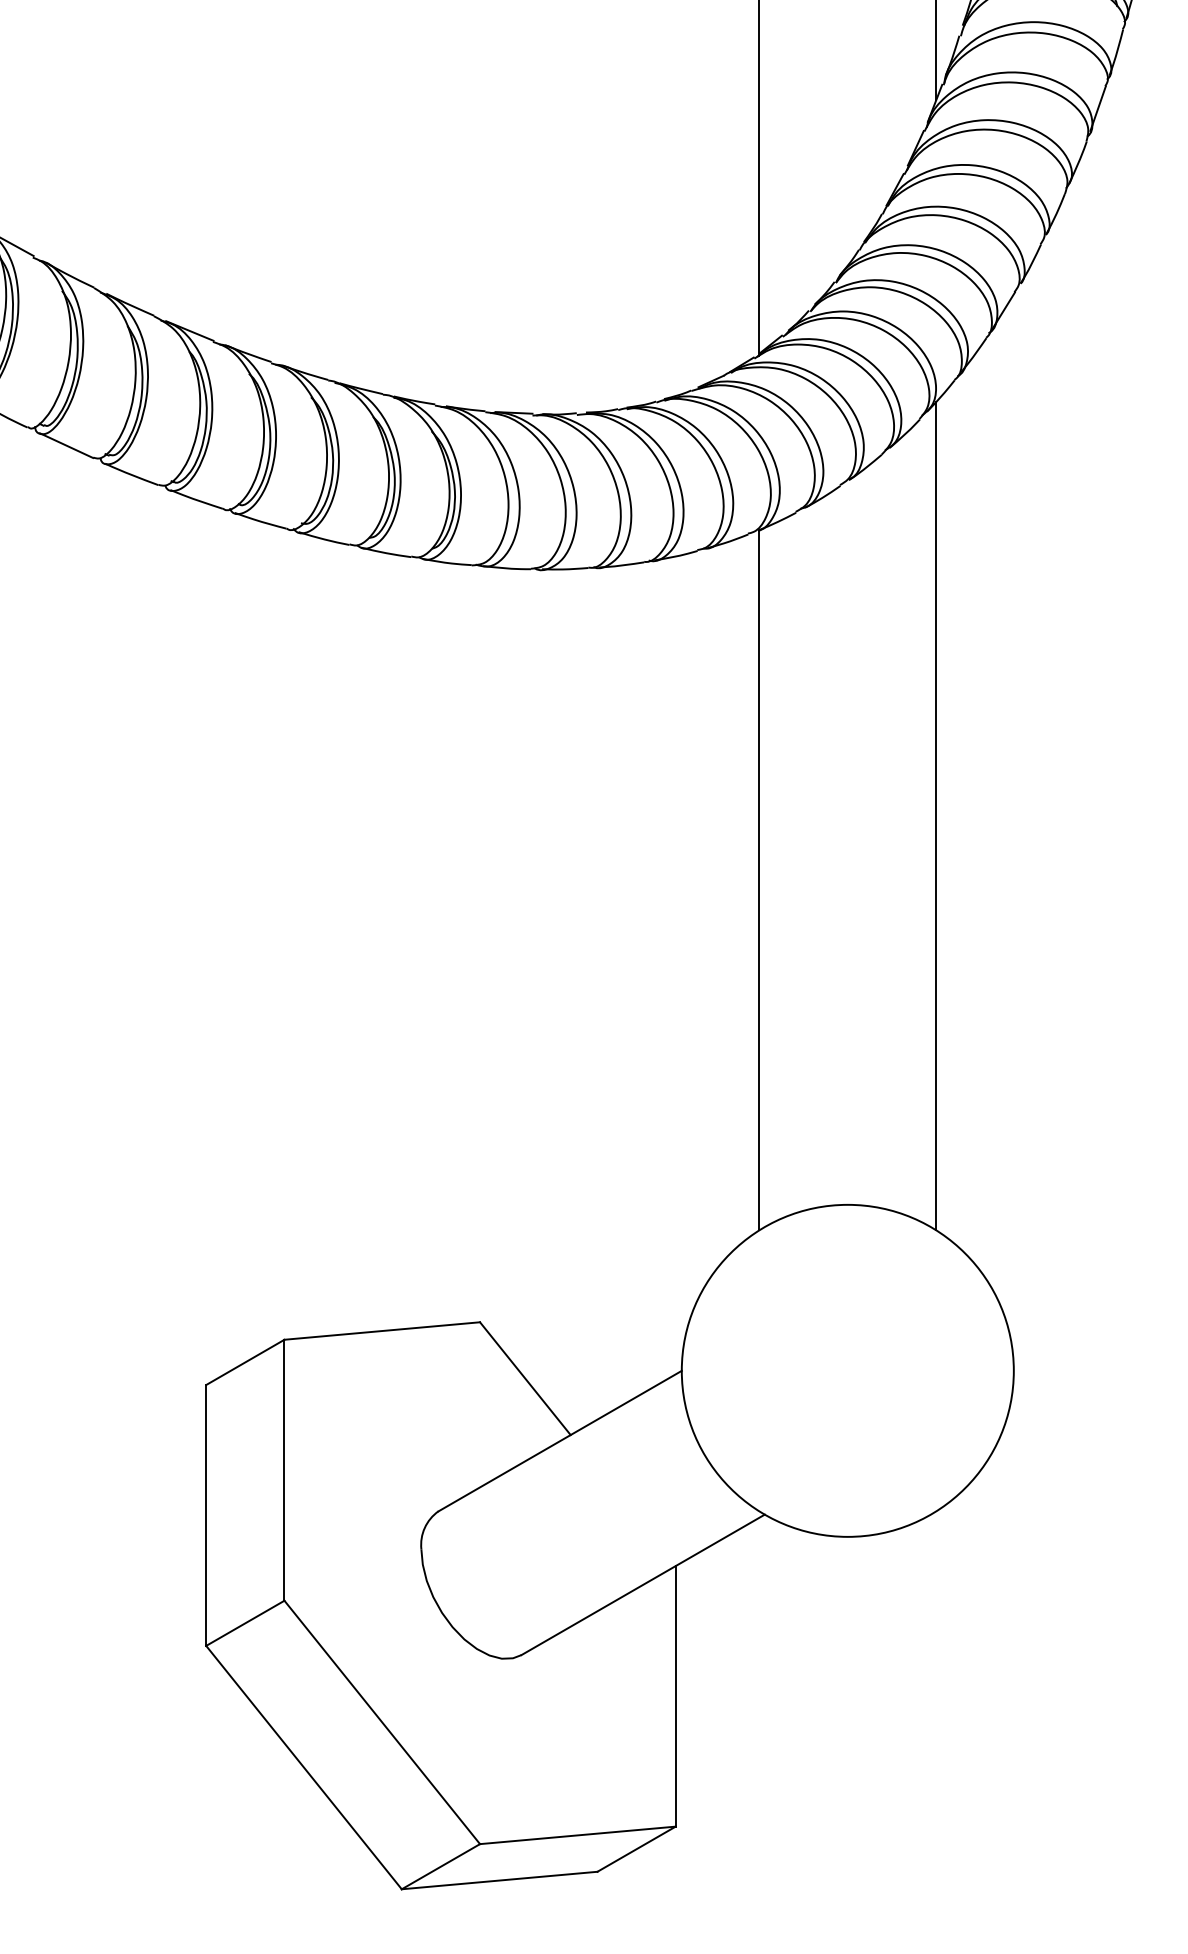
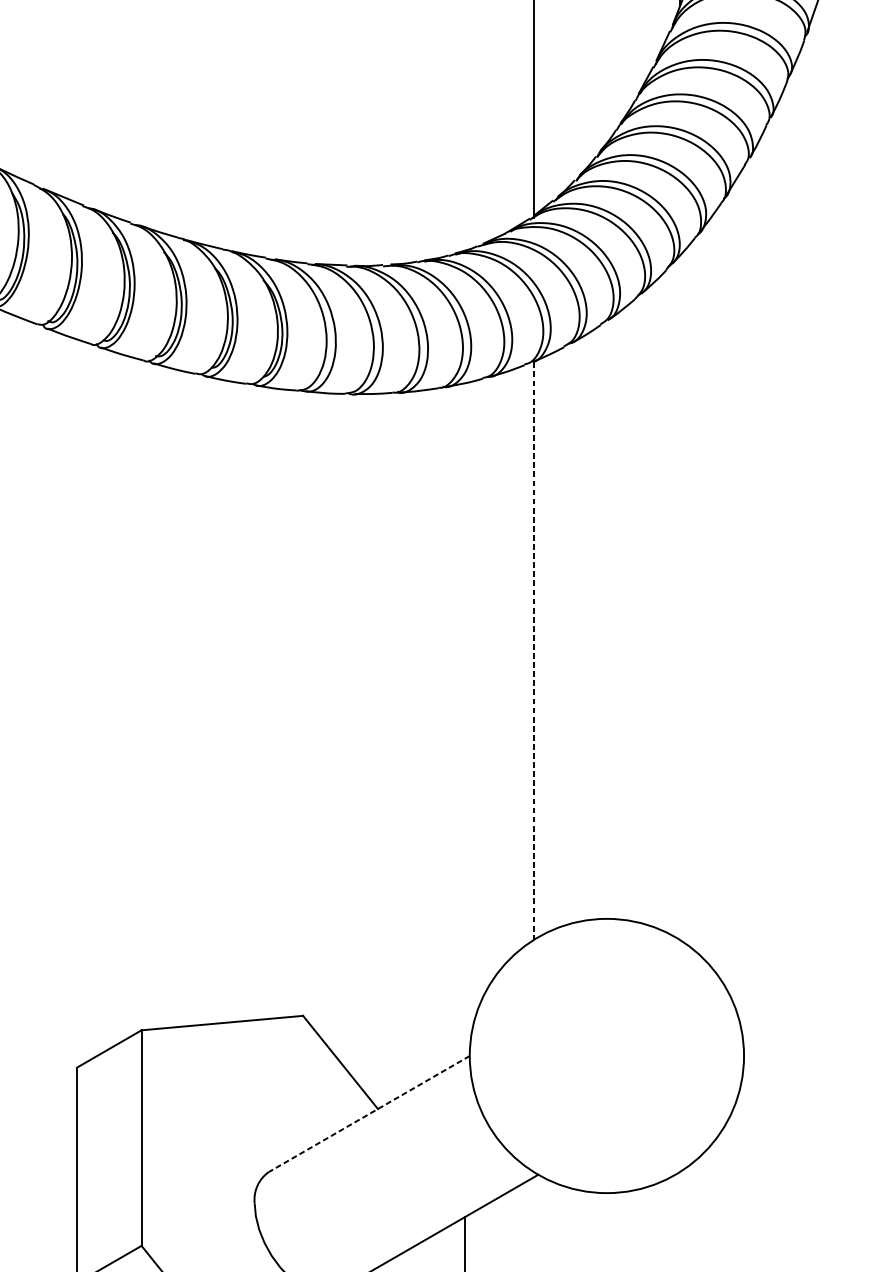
line: (936, 815) -> (680, 597), removed
line: (759, 880) -> (533, 650), solid -> dashed
line: (559, 1441) -> (368, 1114), solid -> dashed

